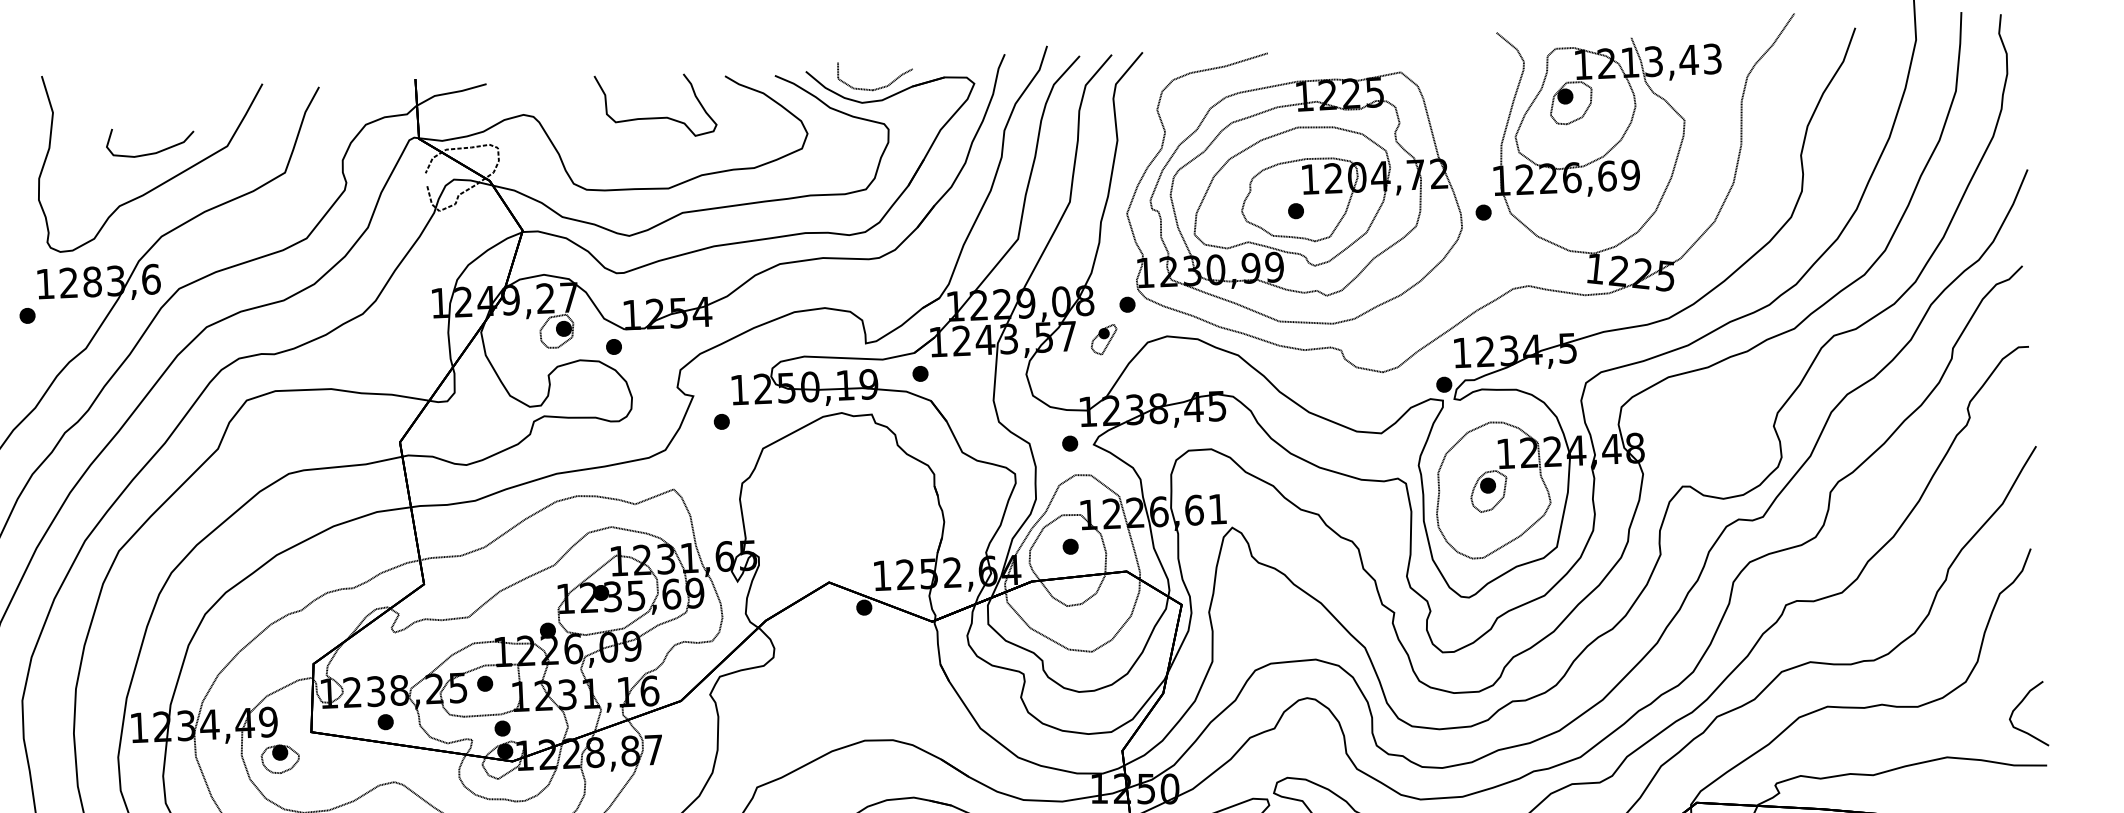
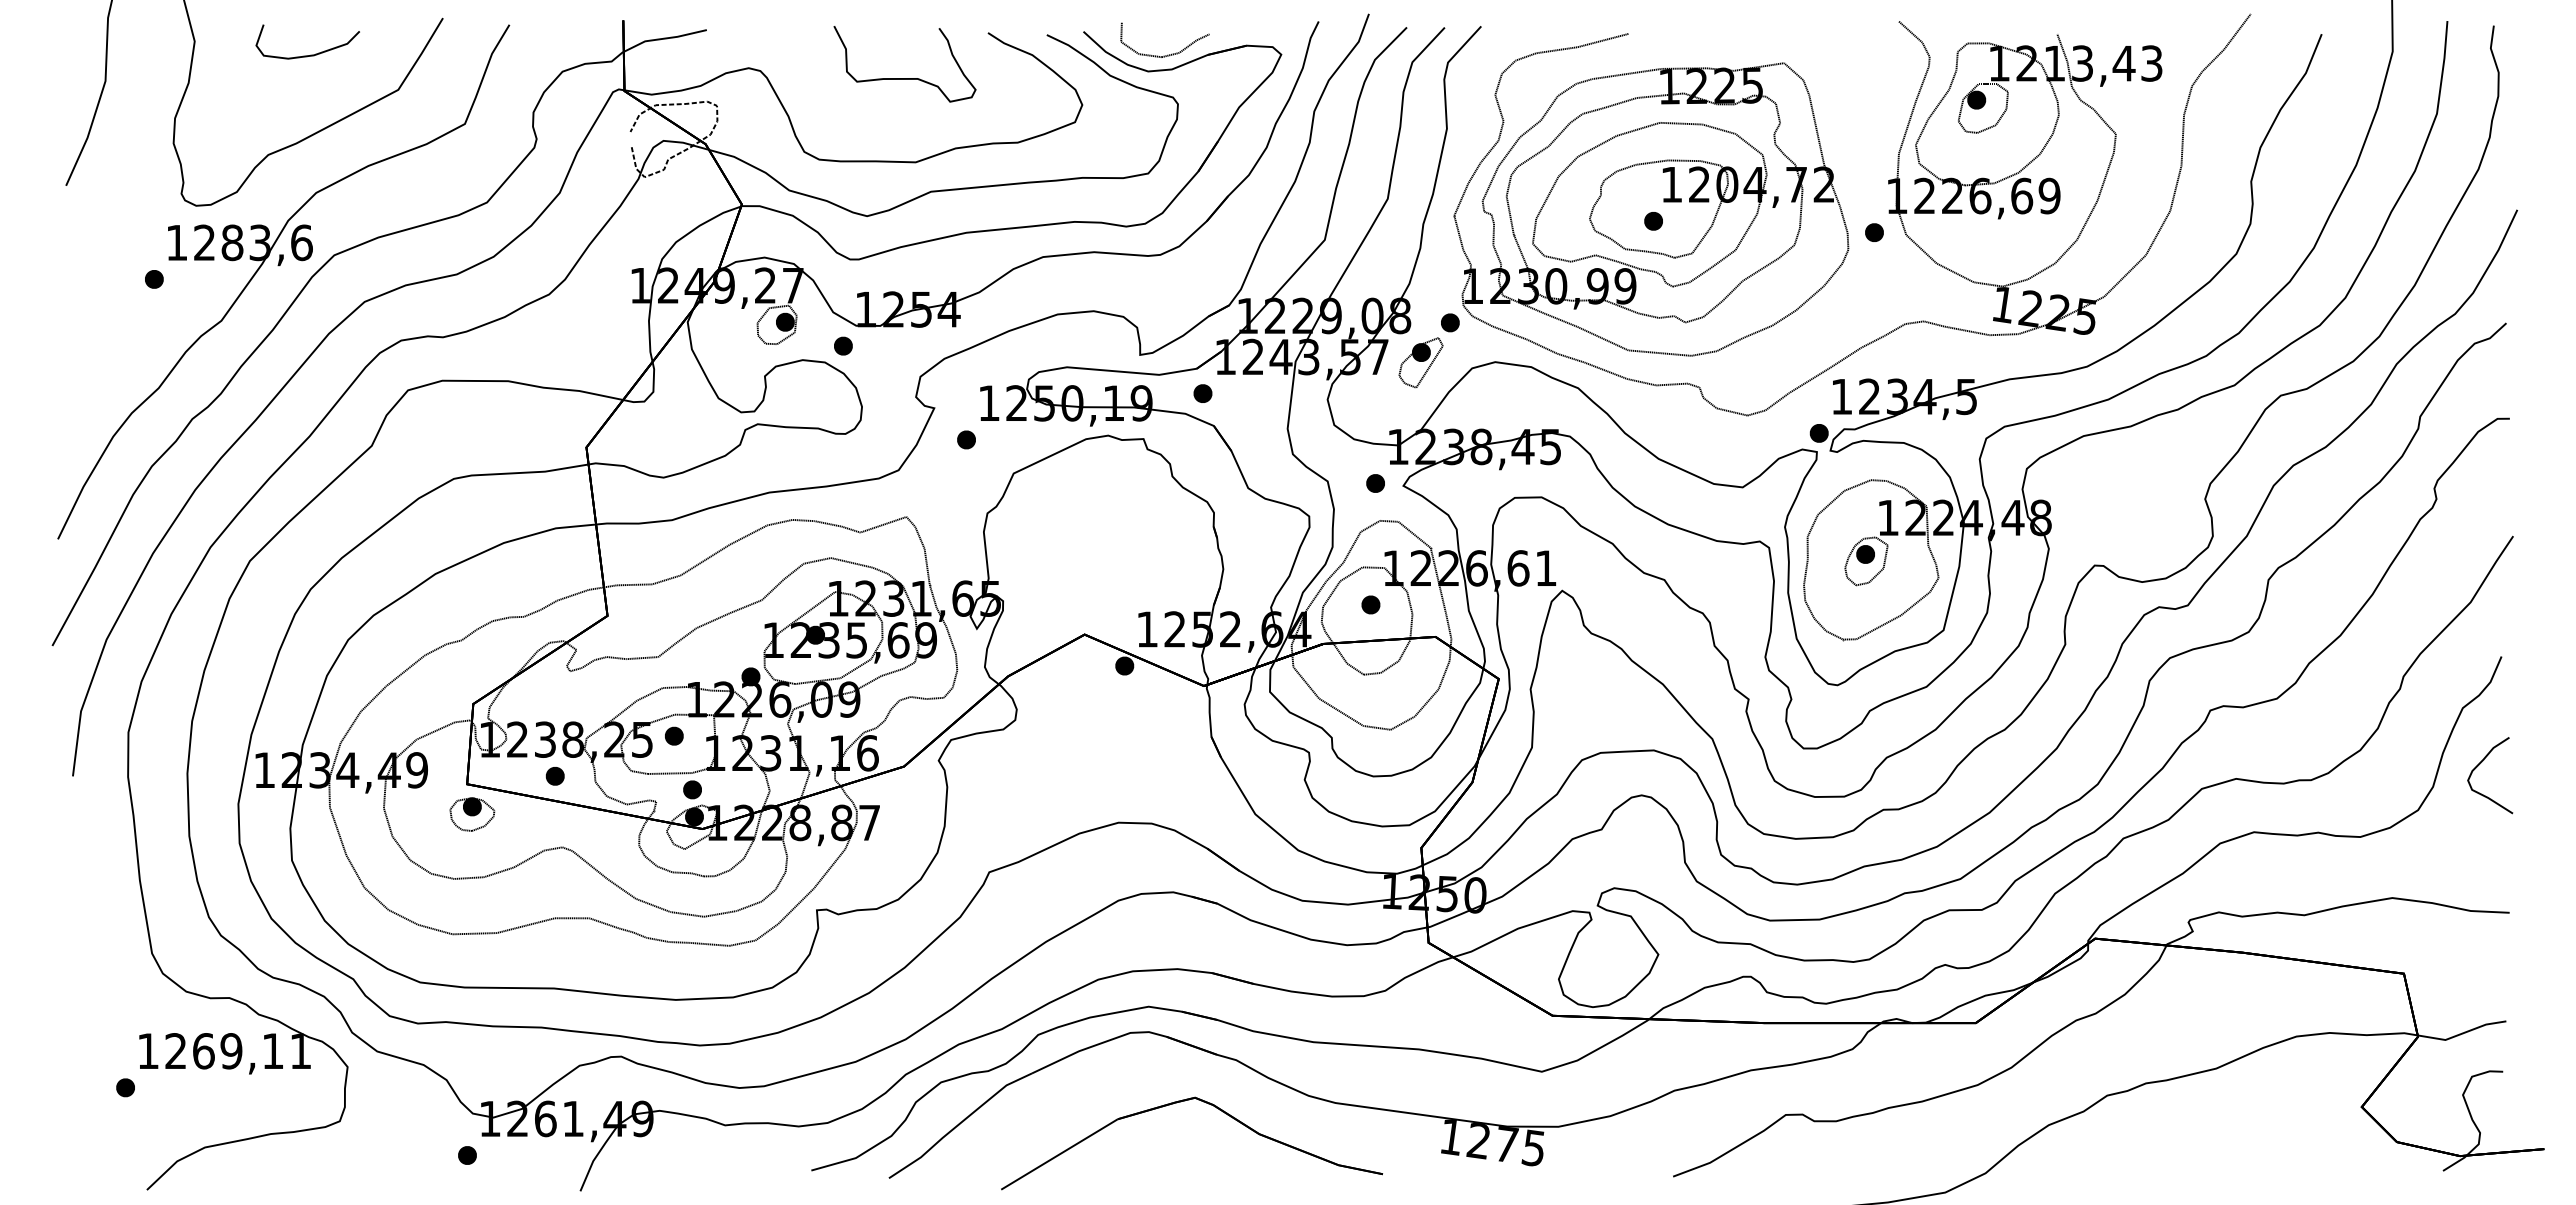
curve: (153, 152) -> (310, 54), moved
part: (1103, 339) -> (1420, 362), size x1.43
curve: (2019, 705) -> (2480, 764), moved
part: (280, 759) -> (472, 814), moved

